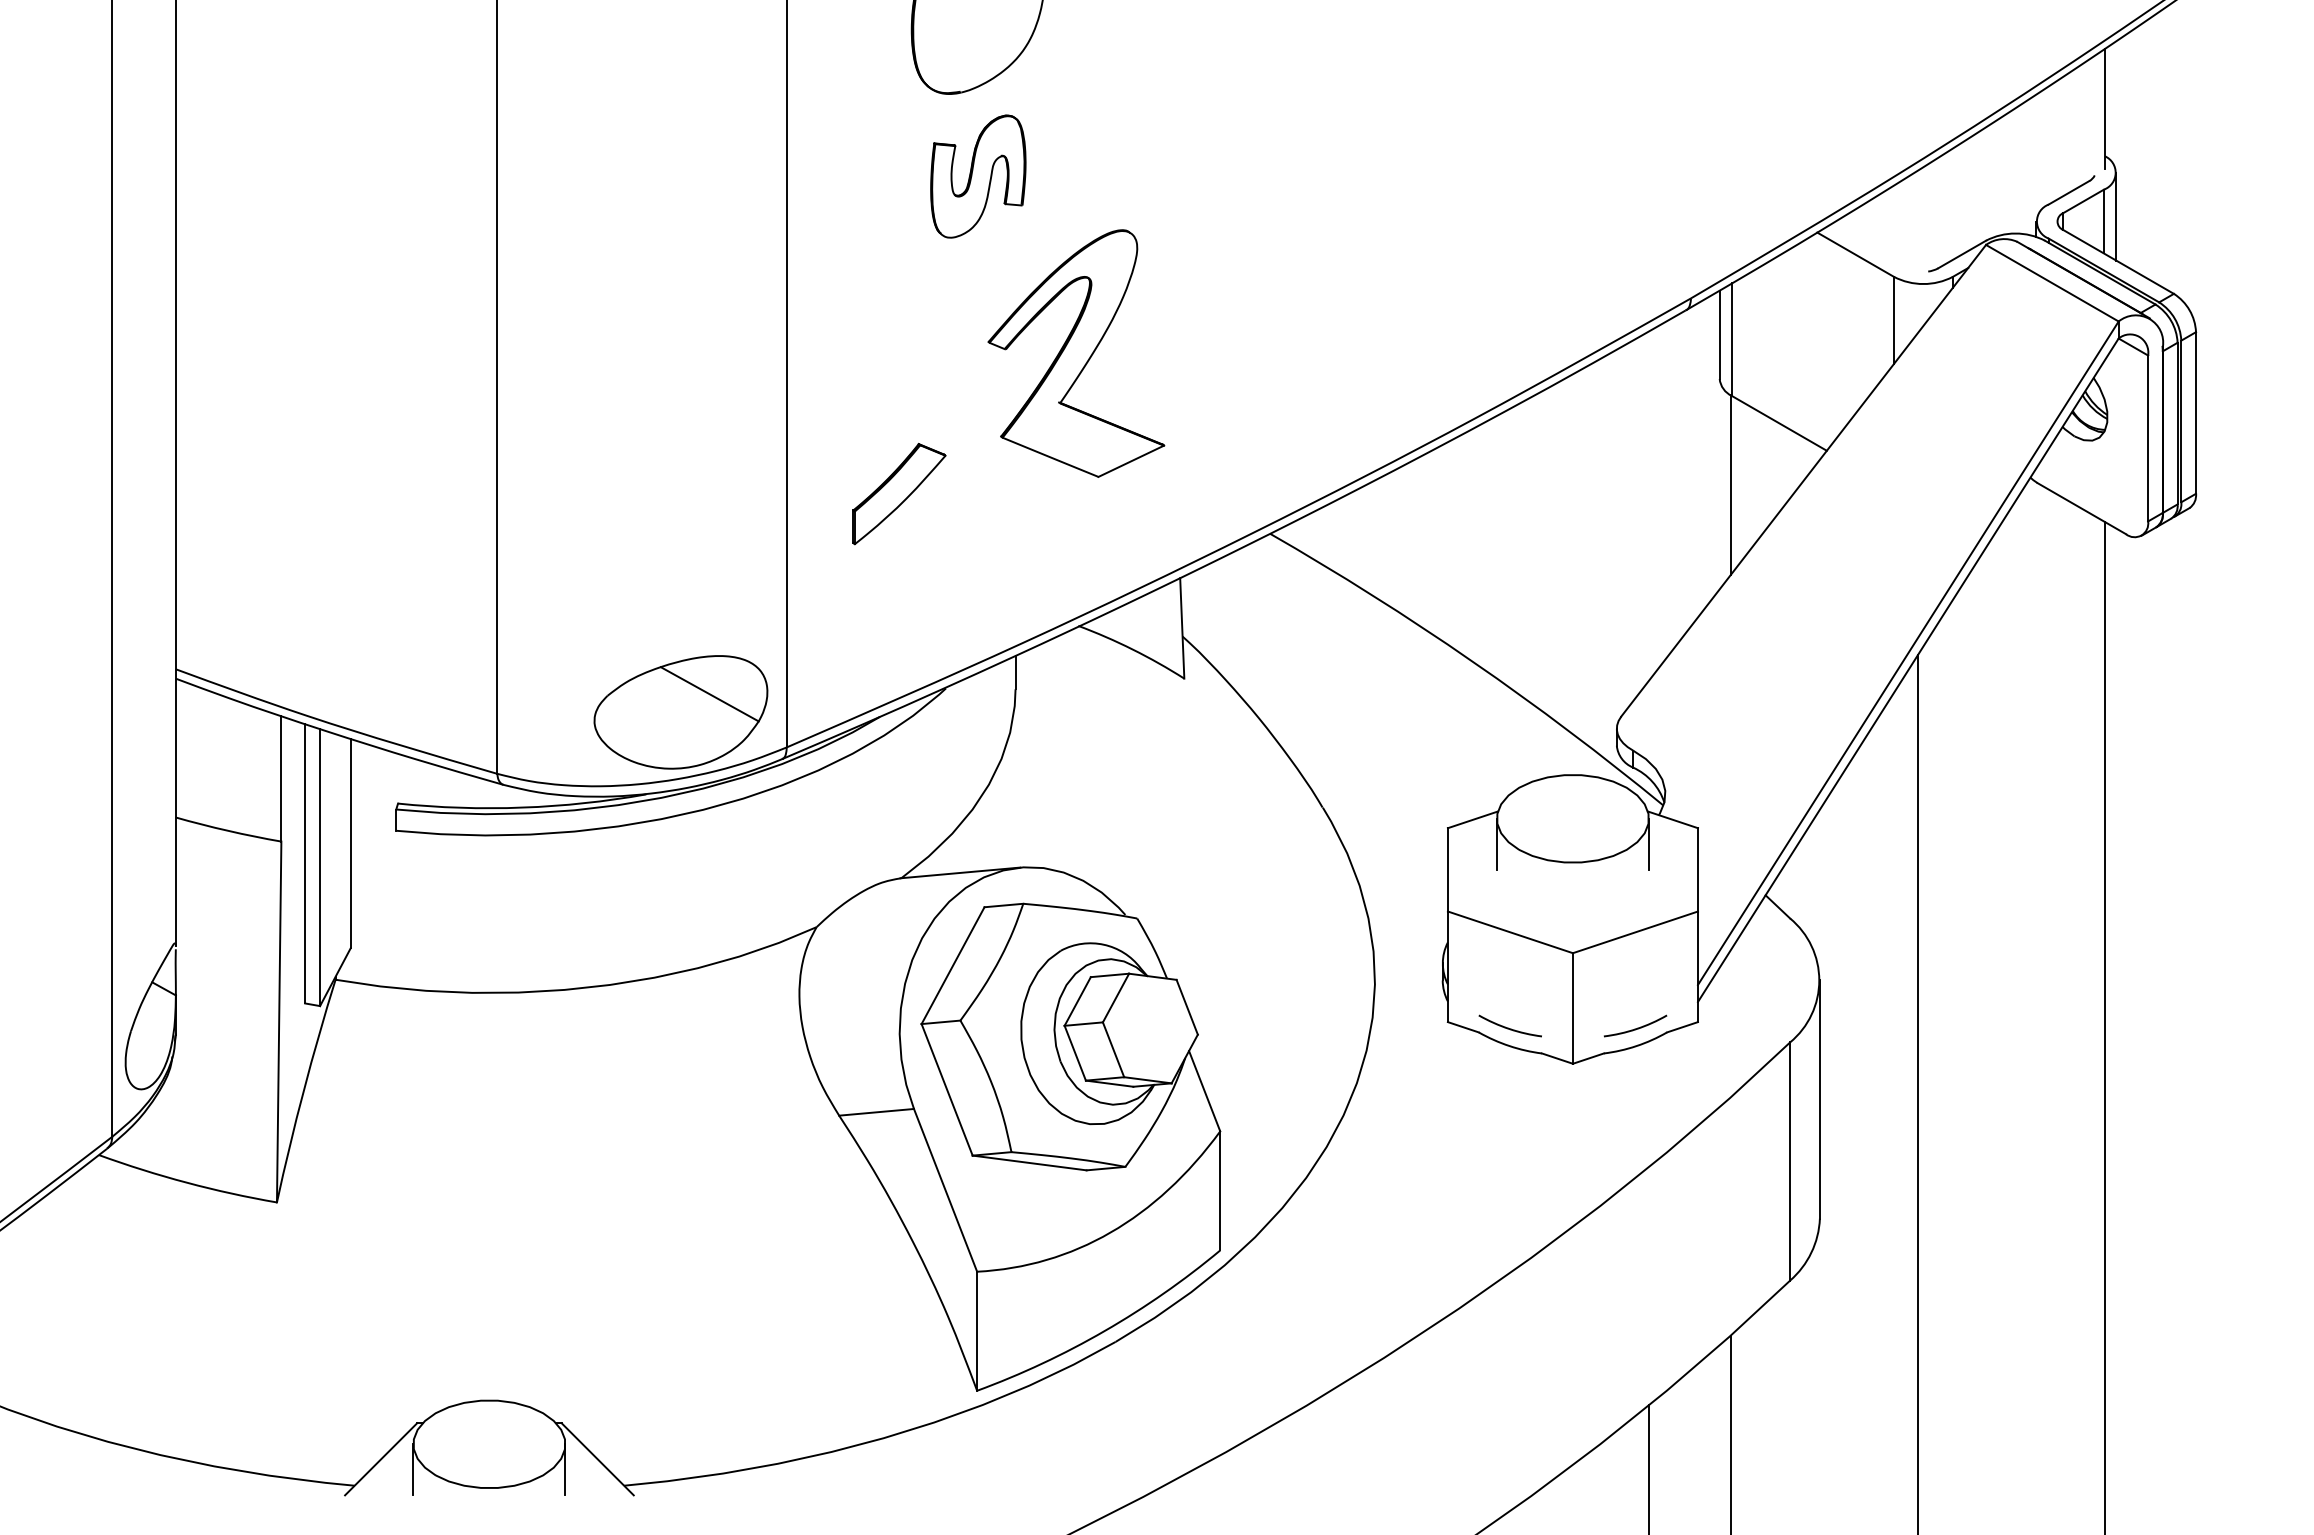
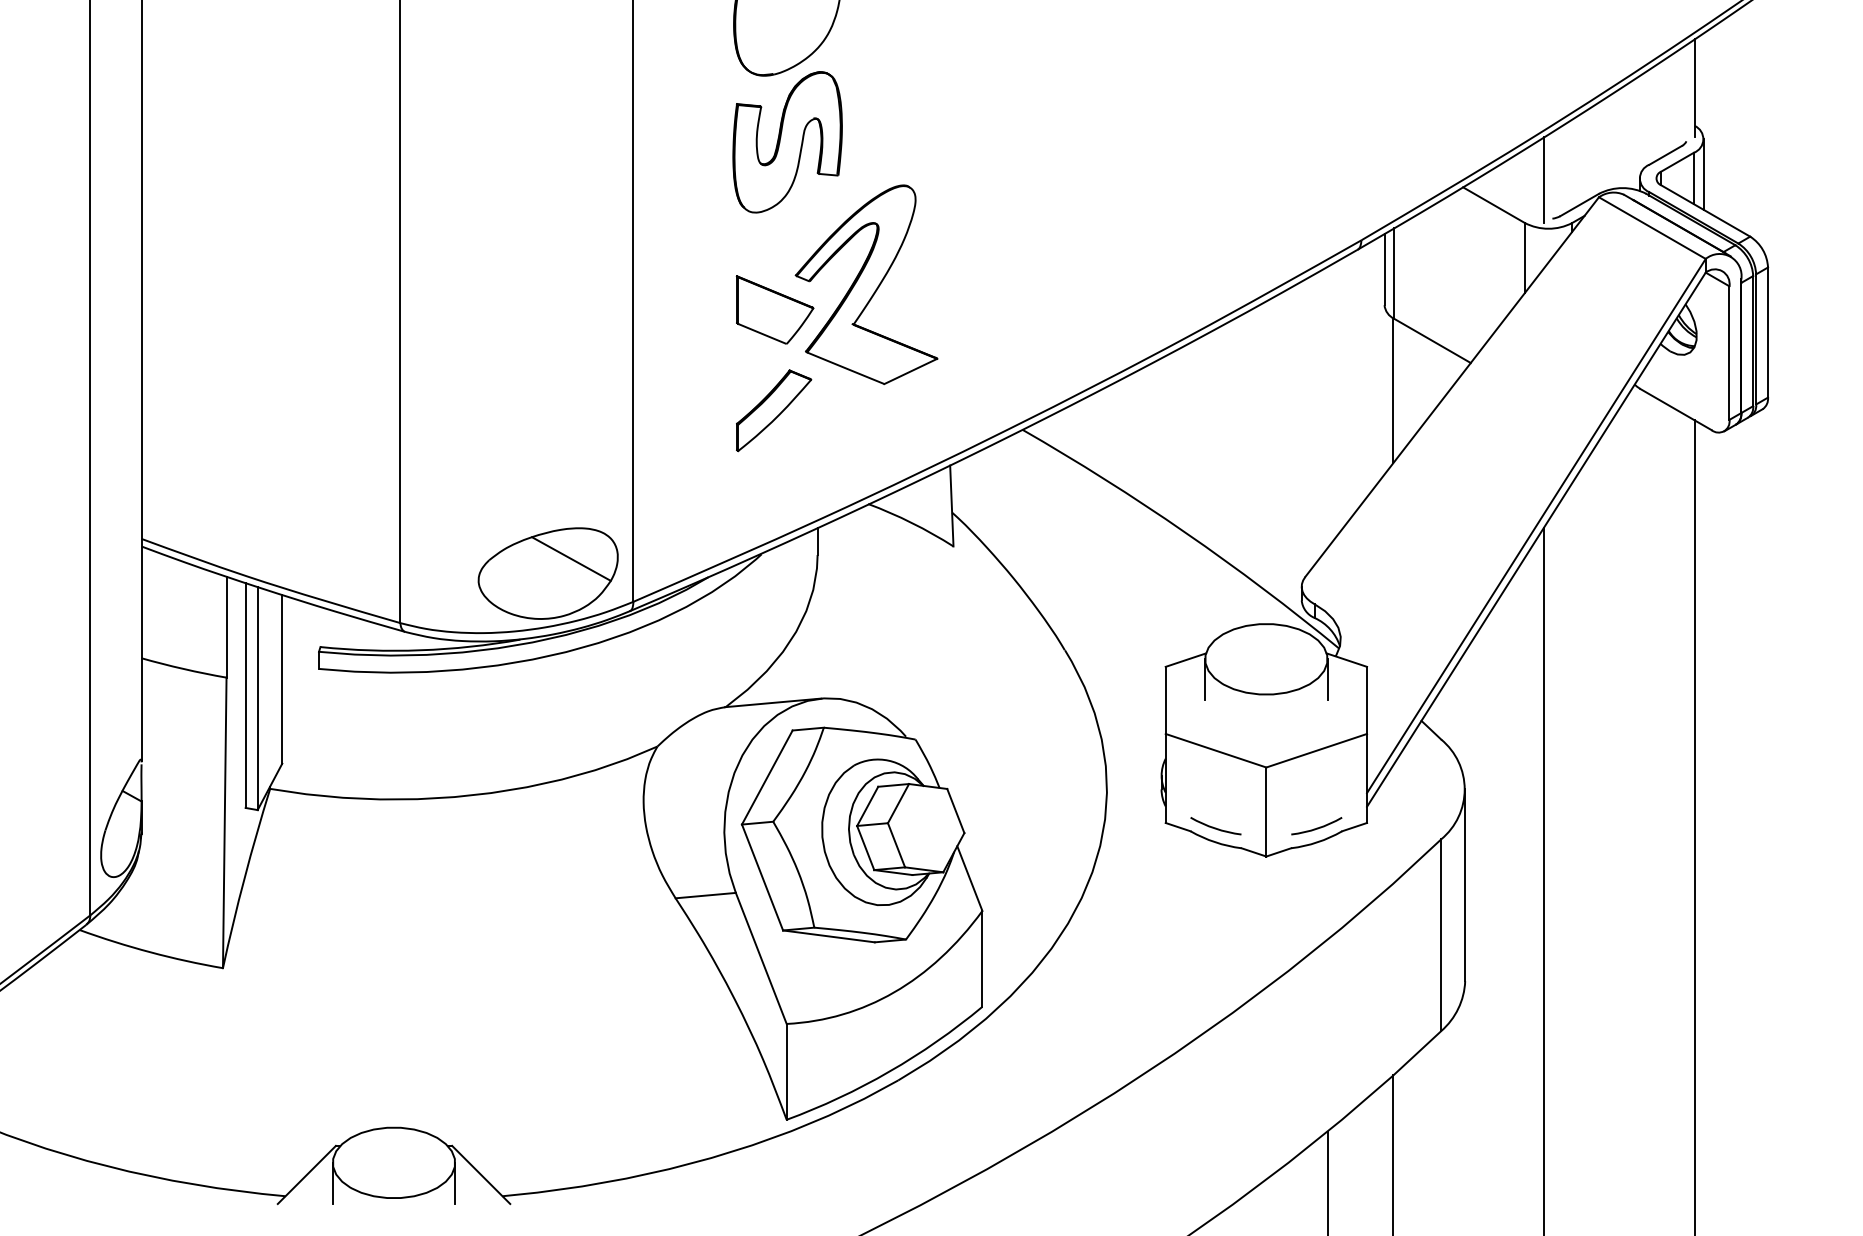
part: (978, 176) -> (787, 142), size x1.43
line: (1917, 223) -> (1543, 180), added
part: (962, 384) -> (774, 309), added
part: (899, 494) -> (774, 411), moved

